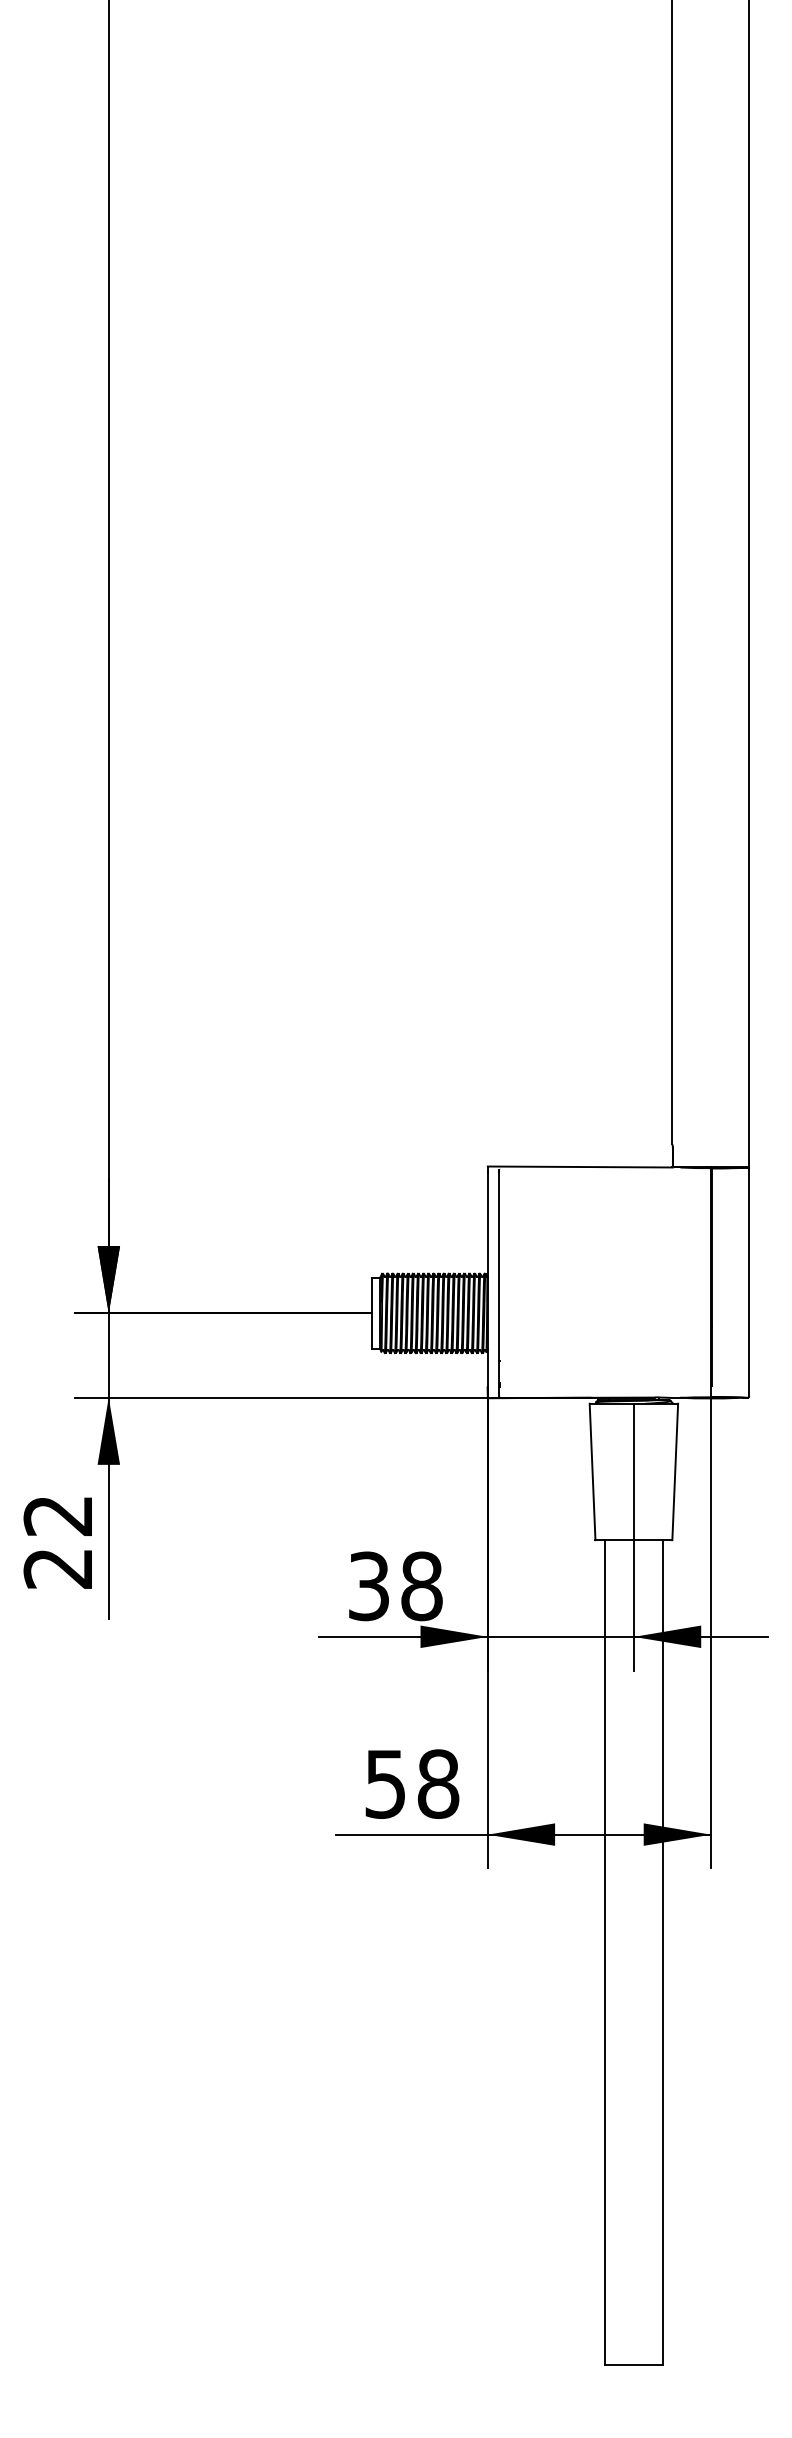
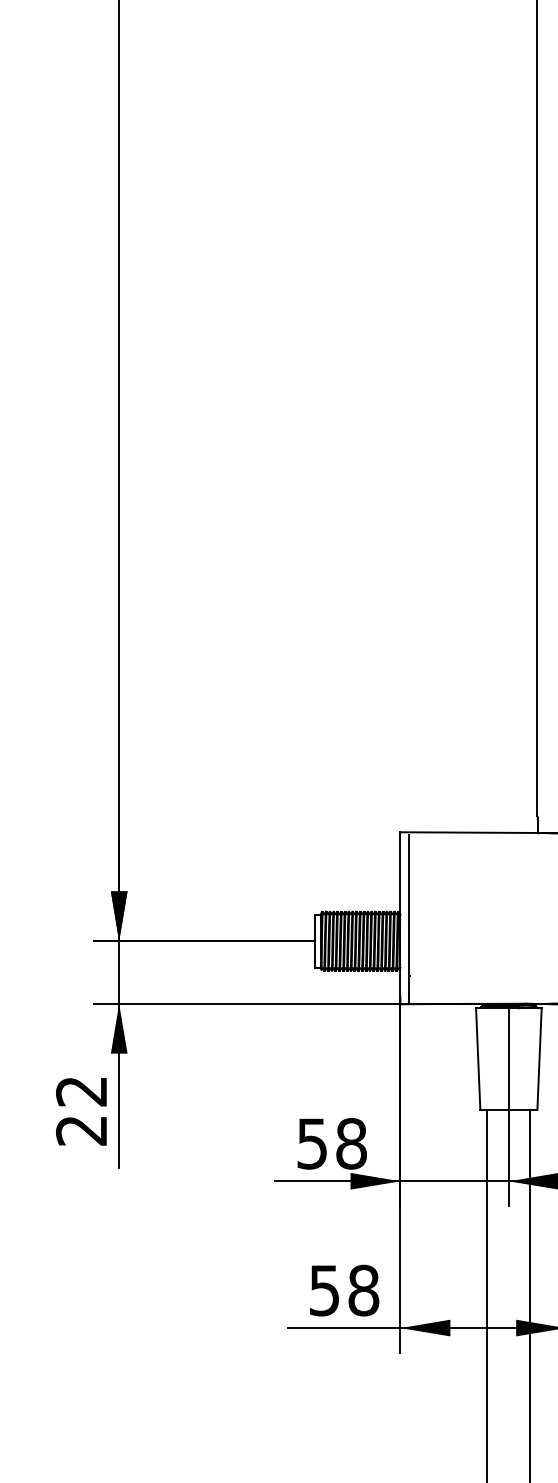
text: (368, 1585) -> (311, 1143), 38 -> 58

